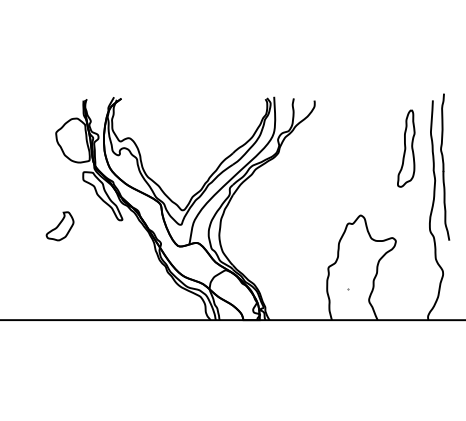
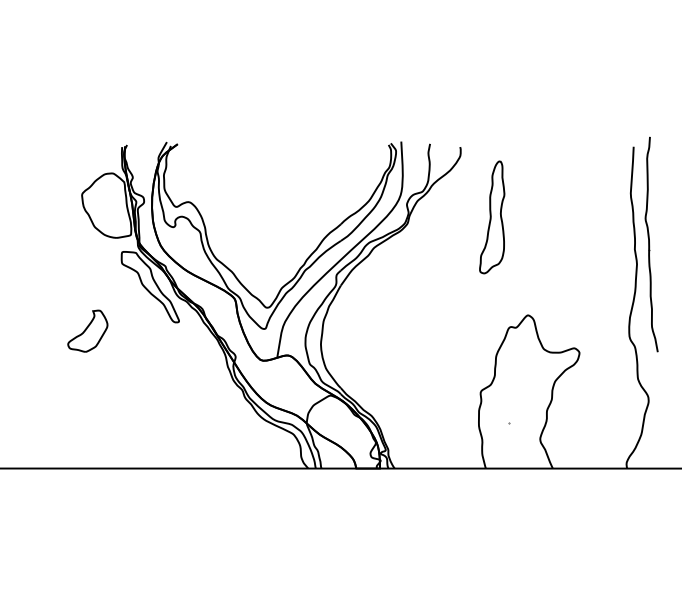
part: (406, 148) -> (492, 217), moved

